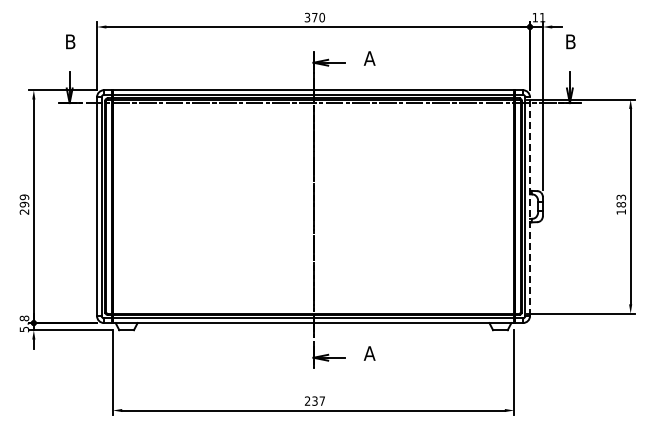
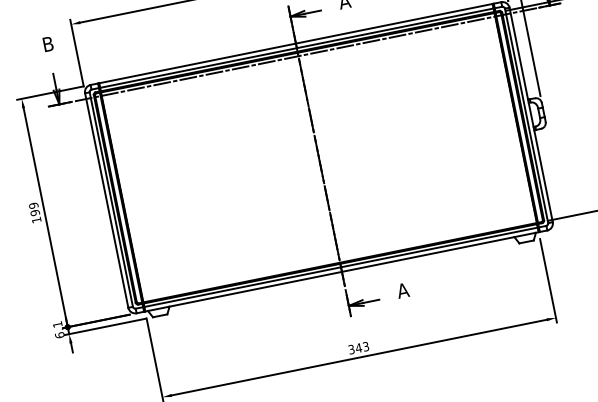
line: (530, 206) -> (531, 114), dashed -> solid
text: (24, 211) -> (36, 219), 299 -> 199
text: (24, 323) -> (58, 329), 5.8 -> 6.1
text: (315, 400) -> (359, 347), 237 -> 343

